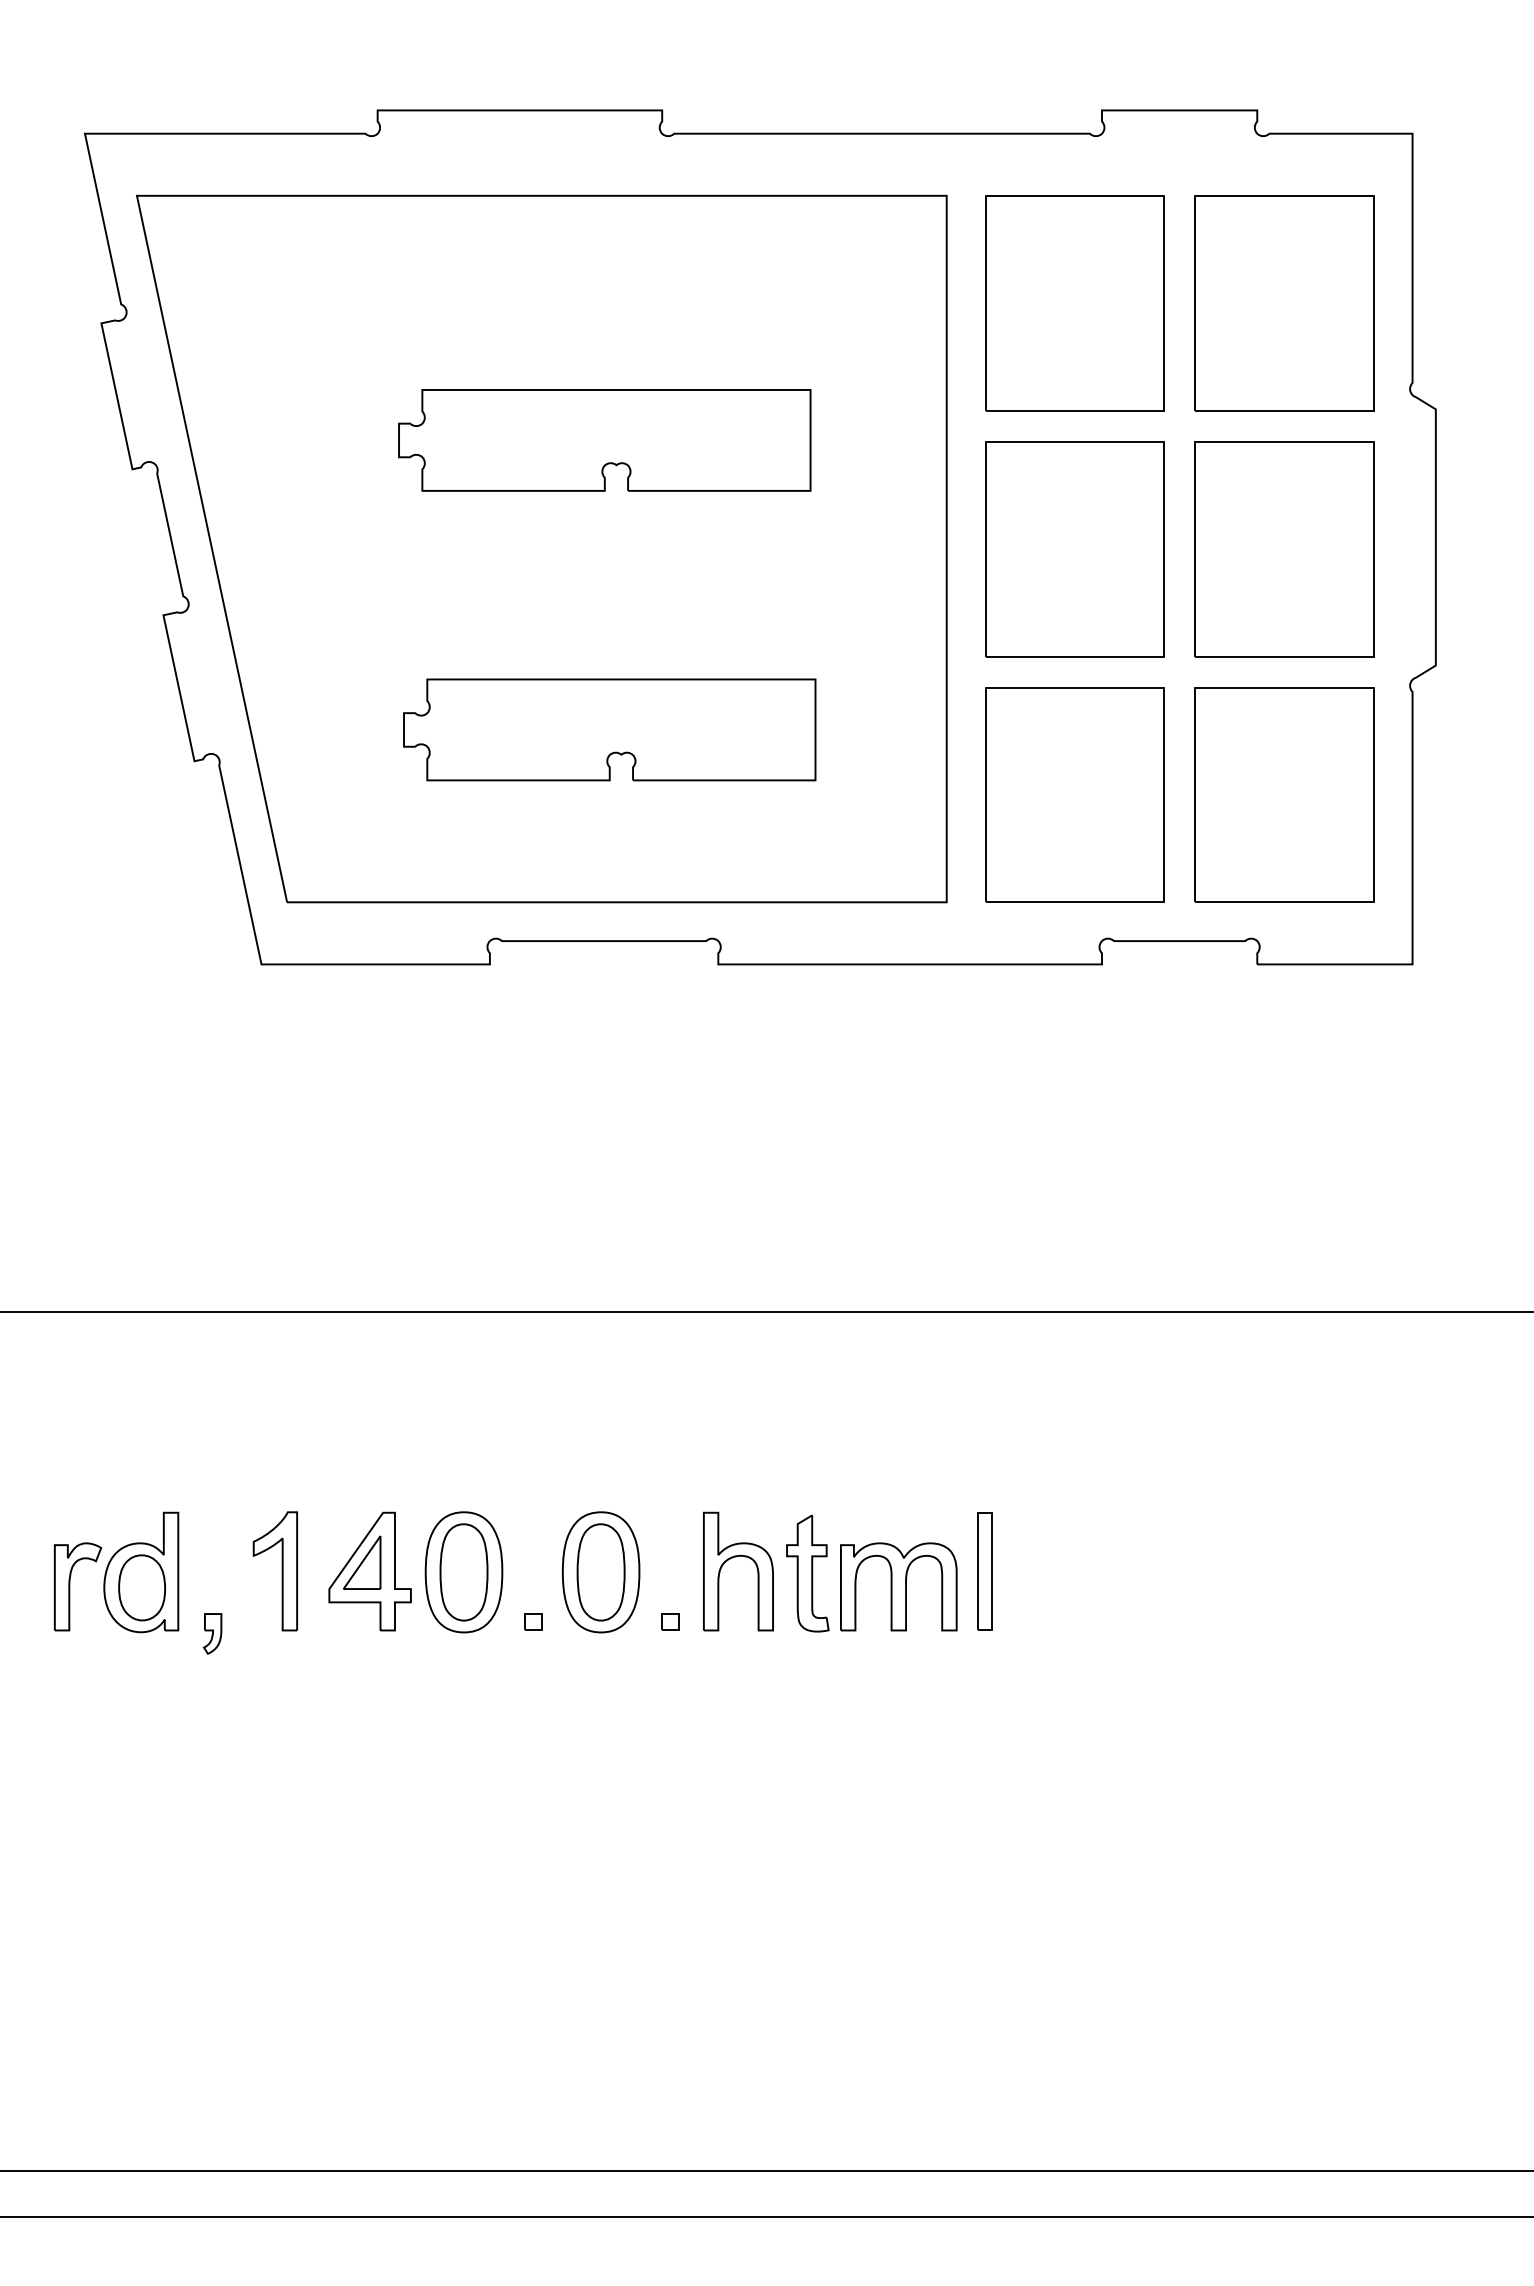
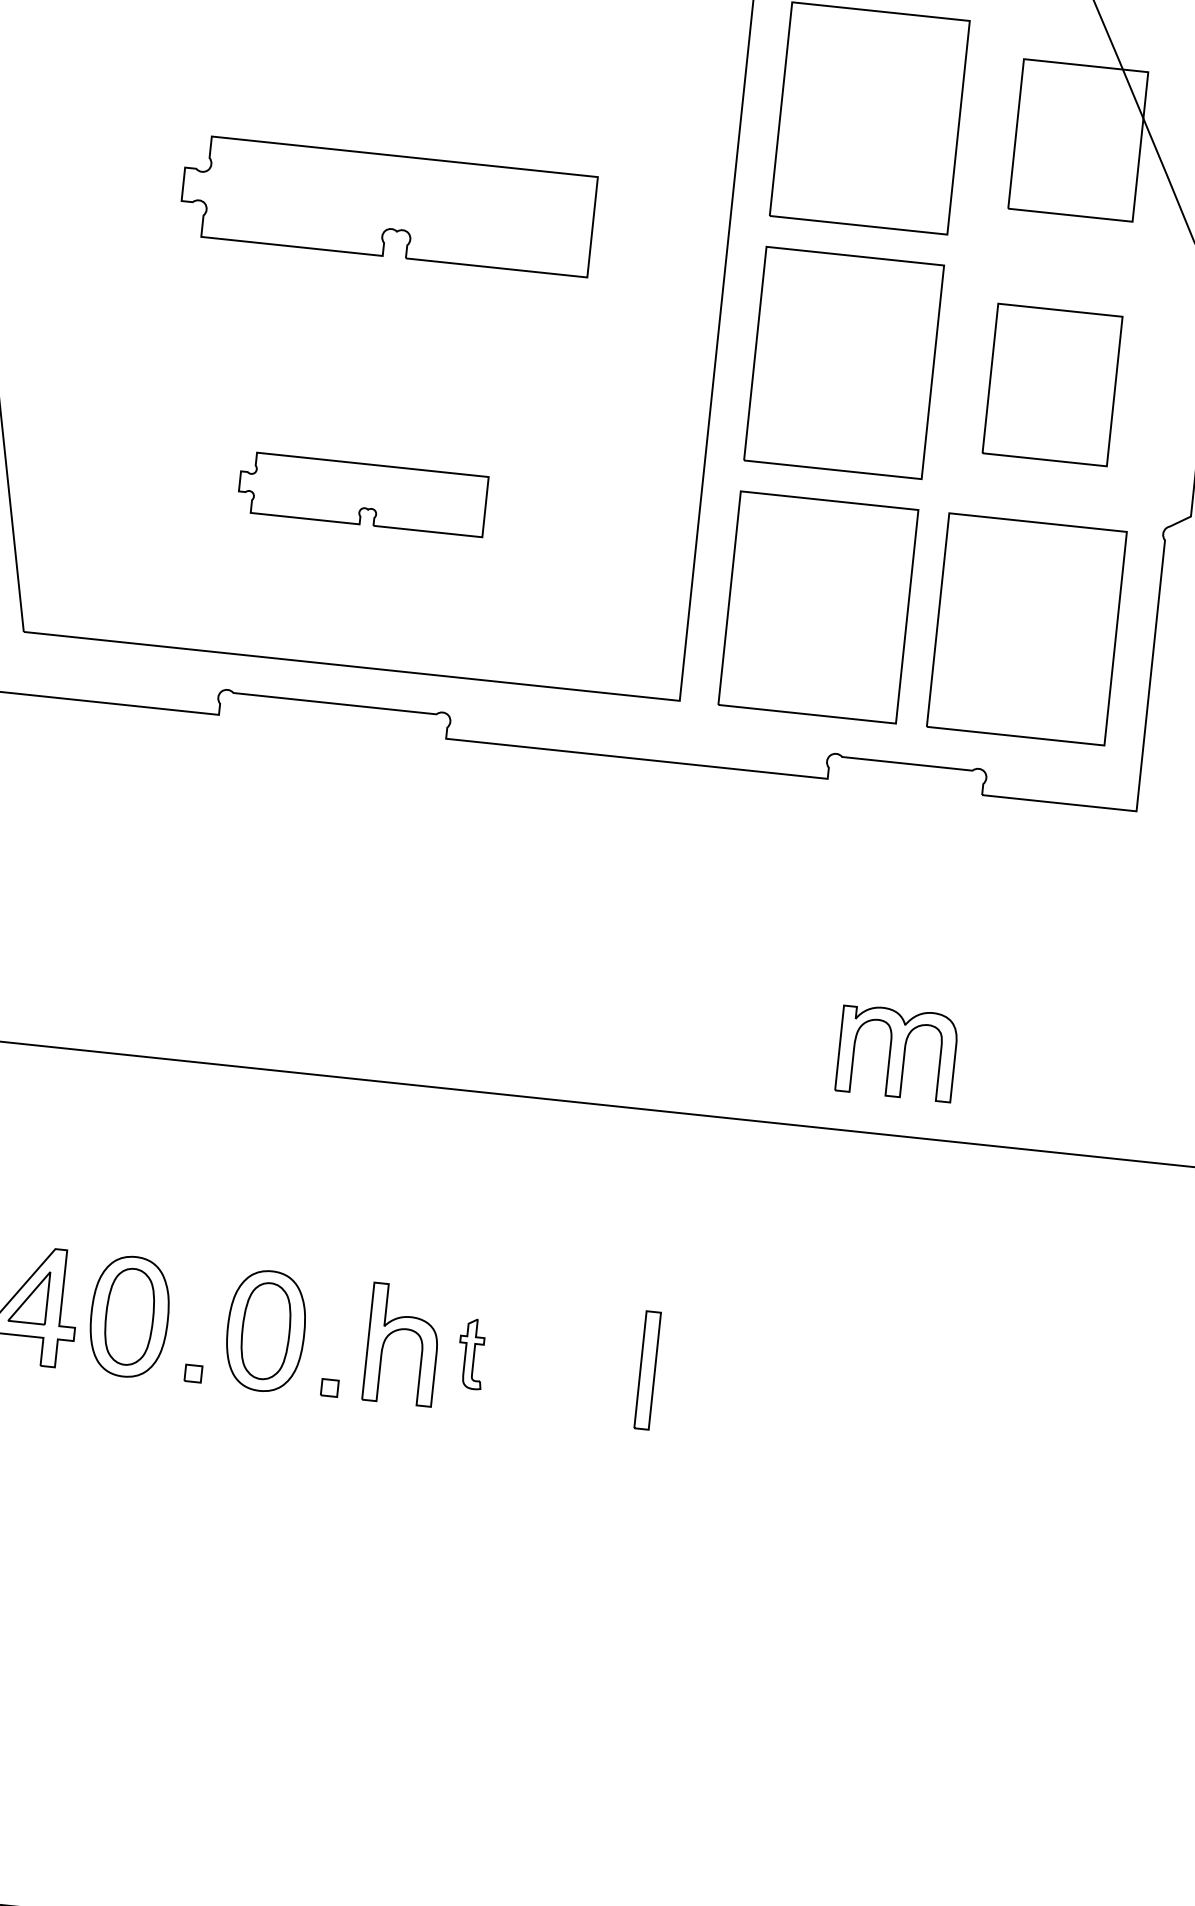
part: (1284, 303) -> (1078, 140), size x0.7
part: (1284, 549) -> (1052, 385), size x0.7
part: (609, 729) -> (362, 493), size x0.6
part: (807, 1573) -> (471, 1353), size x0.6
part: (898, 1586) -> (896, 1052), moved

